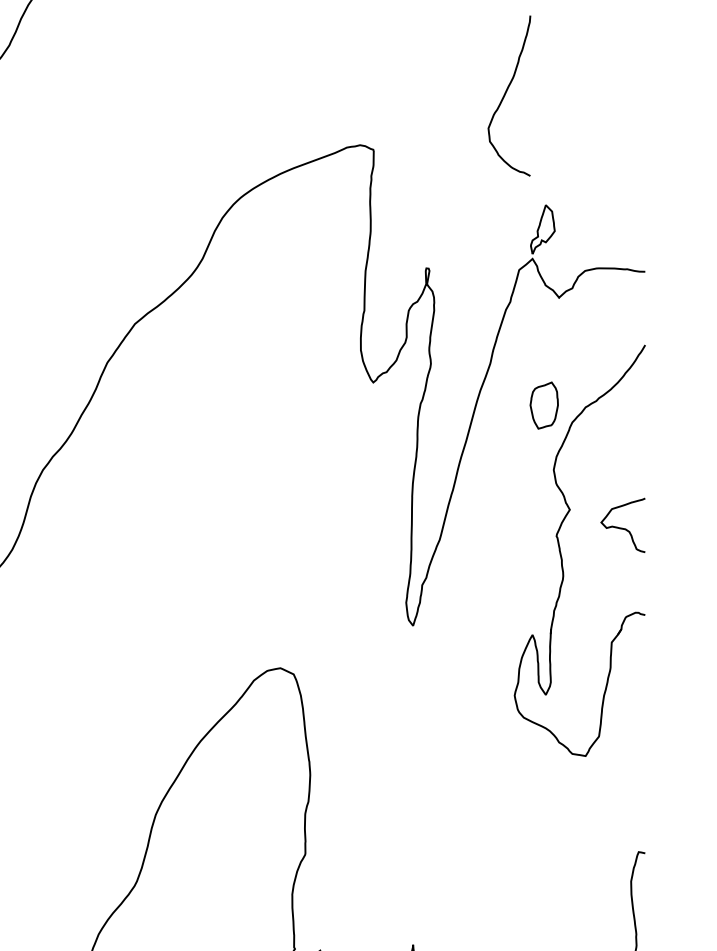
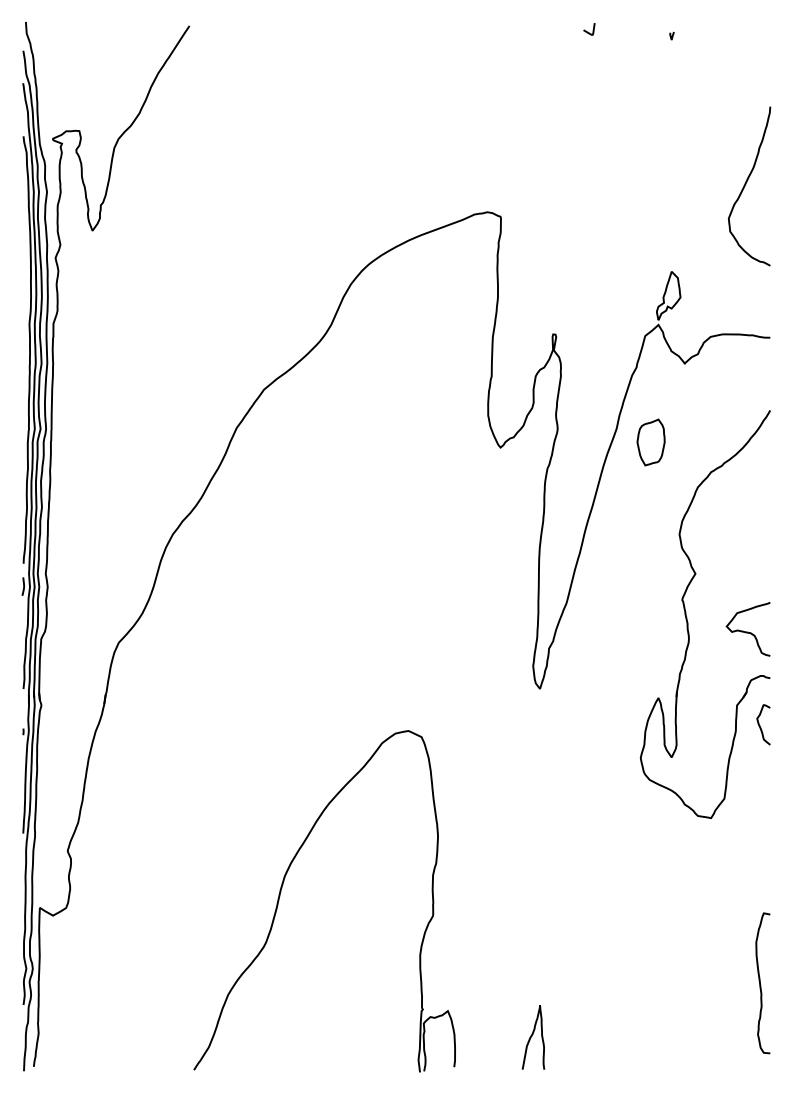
curve: (506, 94) -> (746, 184), moved
part: (543, 405) -> (650, 442), moved
curve: (622, 527) -> (747, 631), moved
curve: (635, 662) -> (760, 725), added

